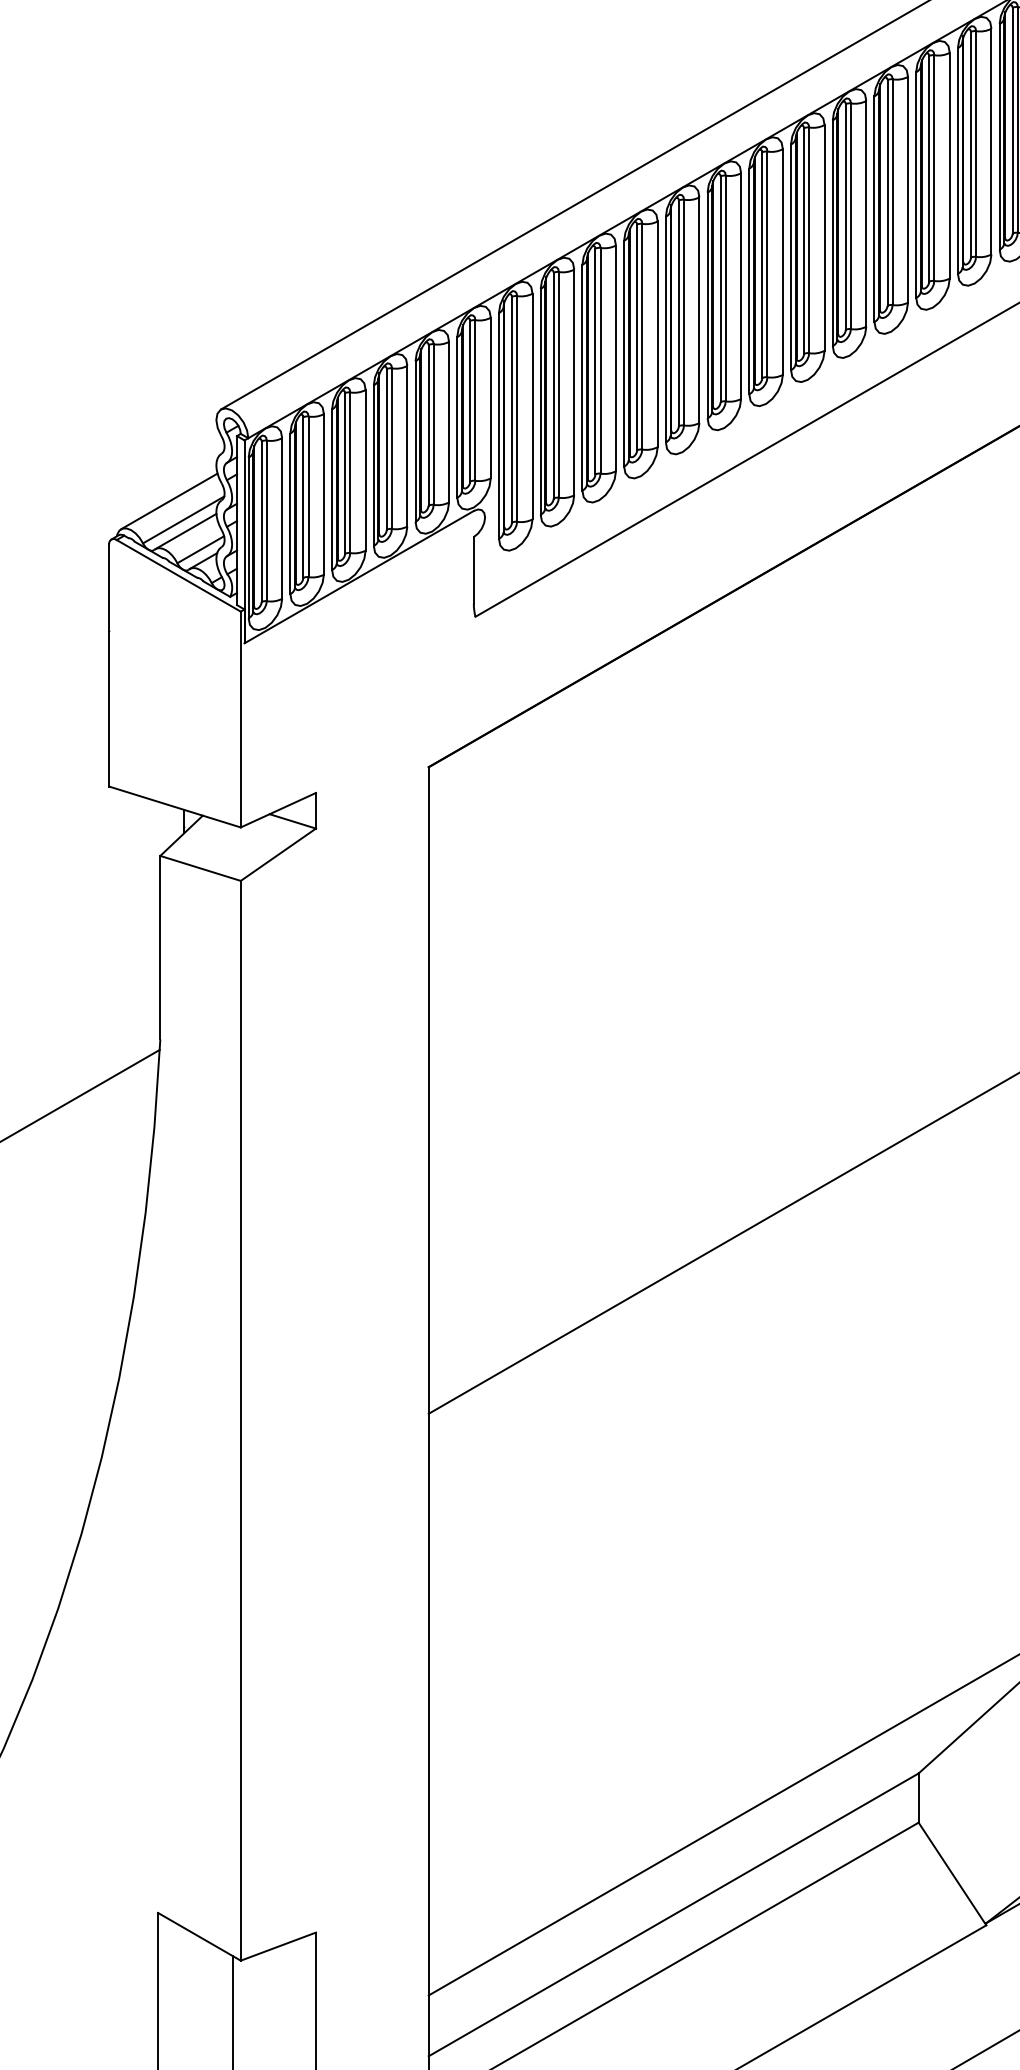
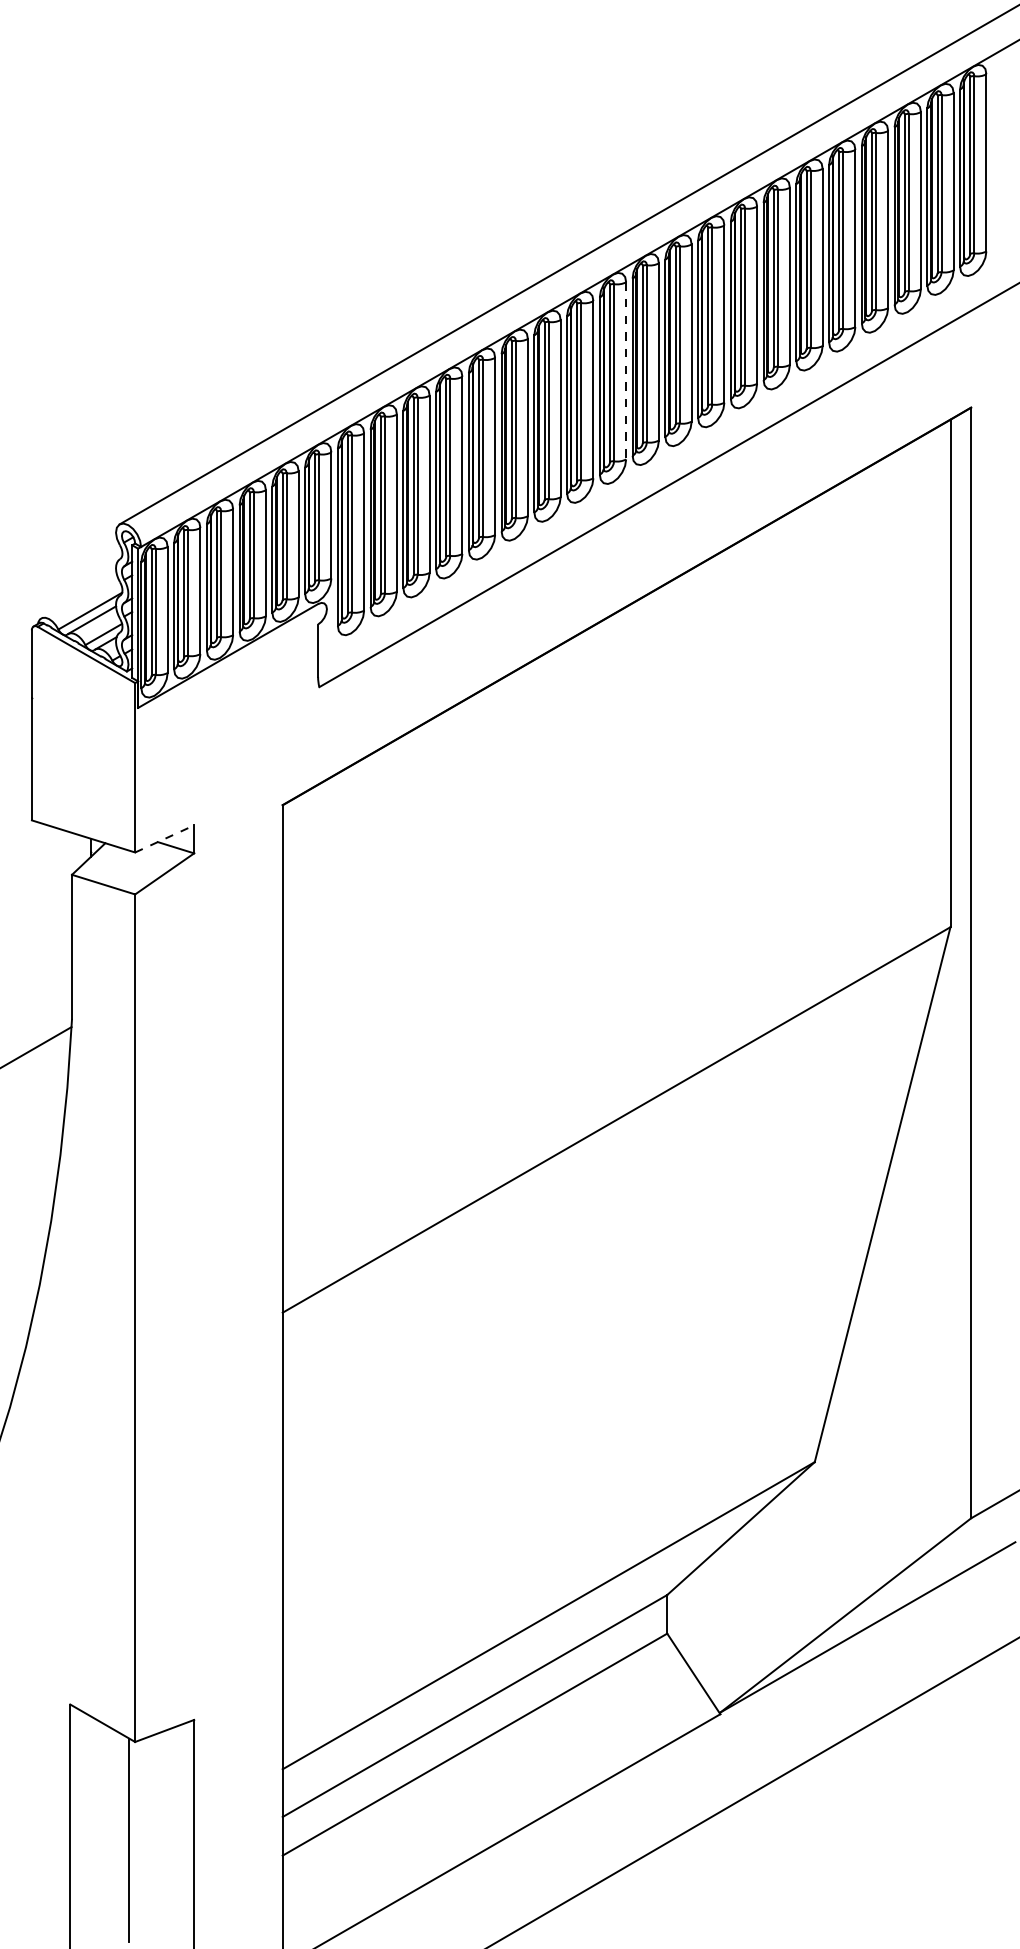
line: (866, 213) -> (626, 370), solid -> dashed
line: (168, 501) -> (78, 596), removed
line: (279, 809) -> (165, 838), solid -> dashed

